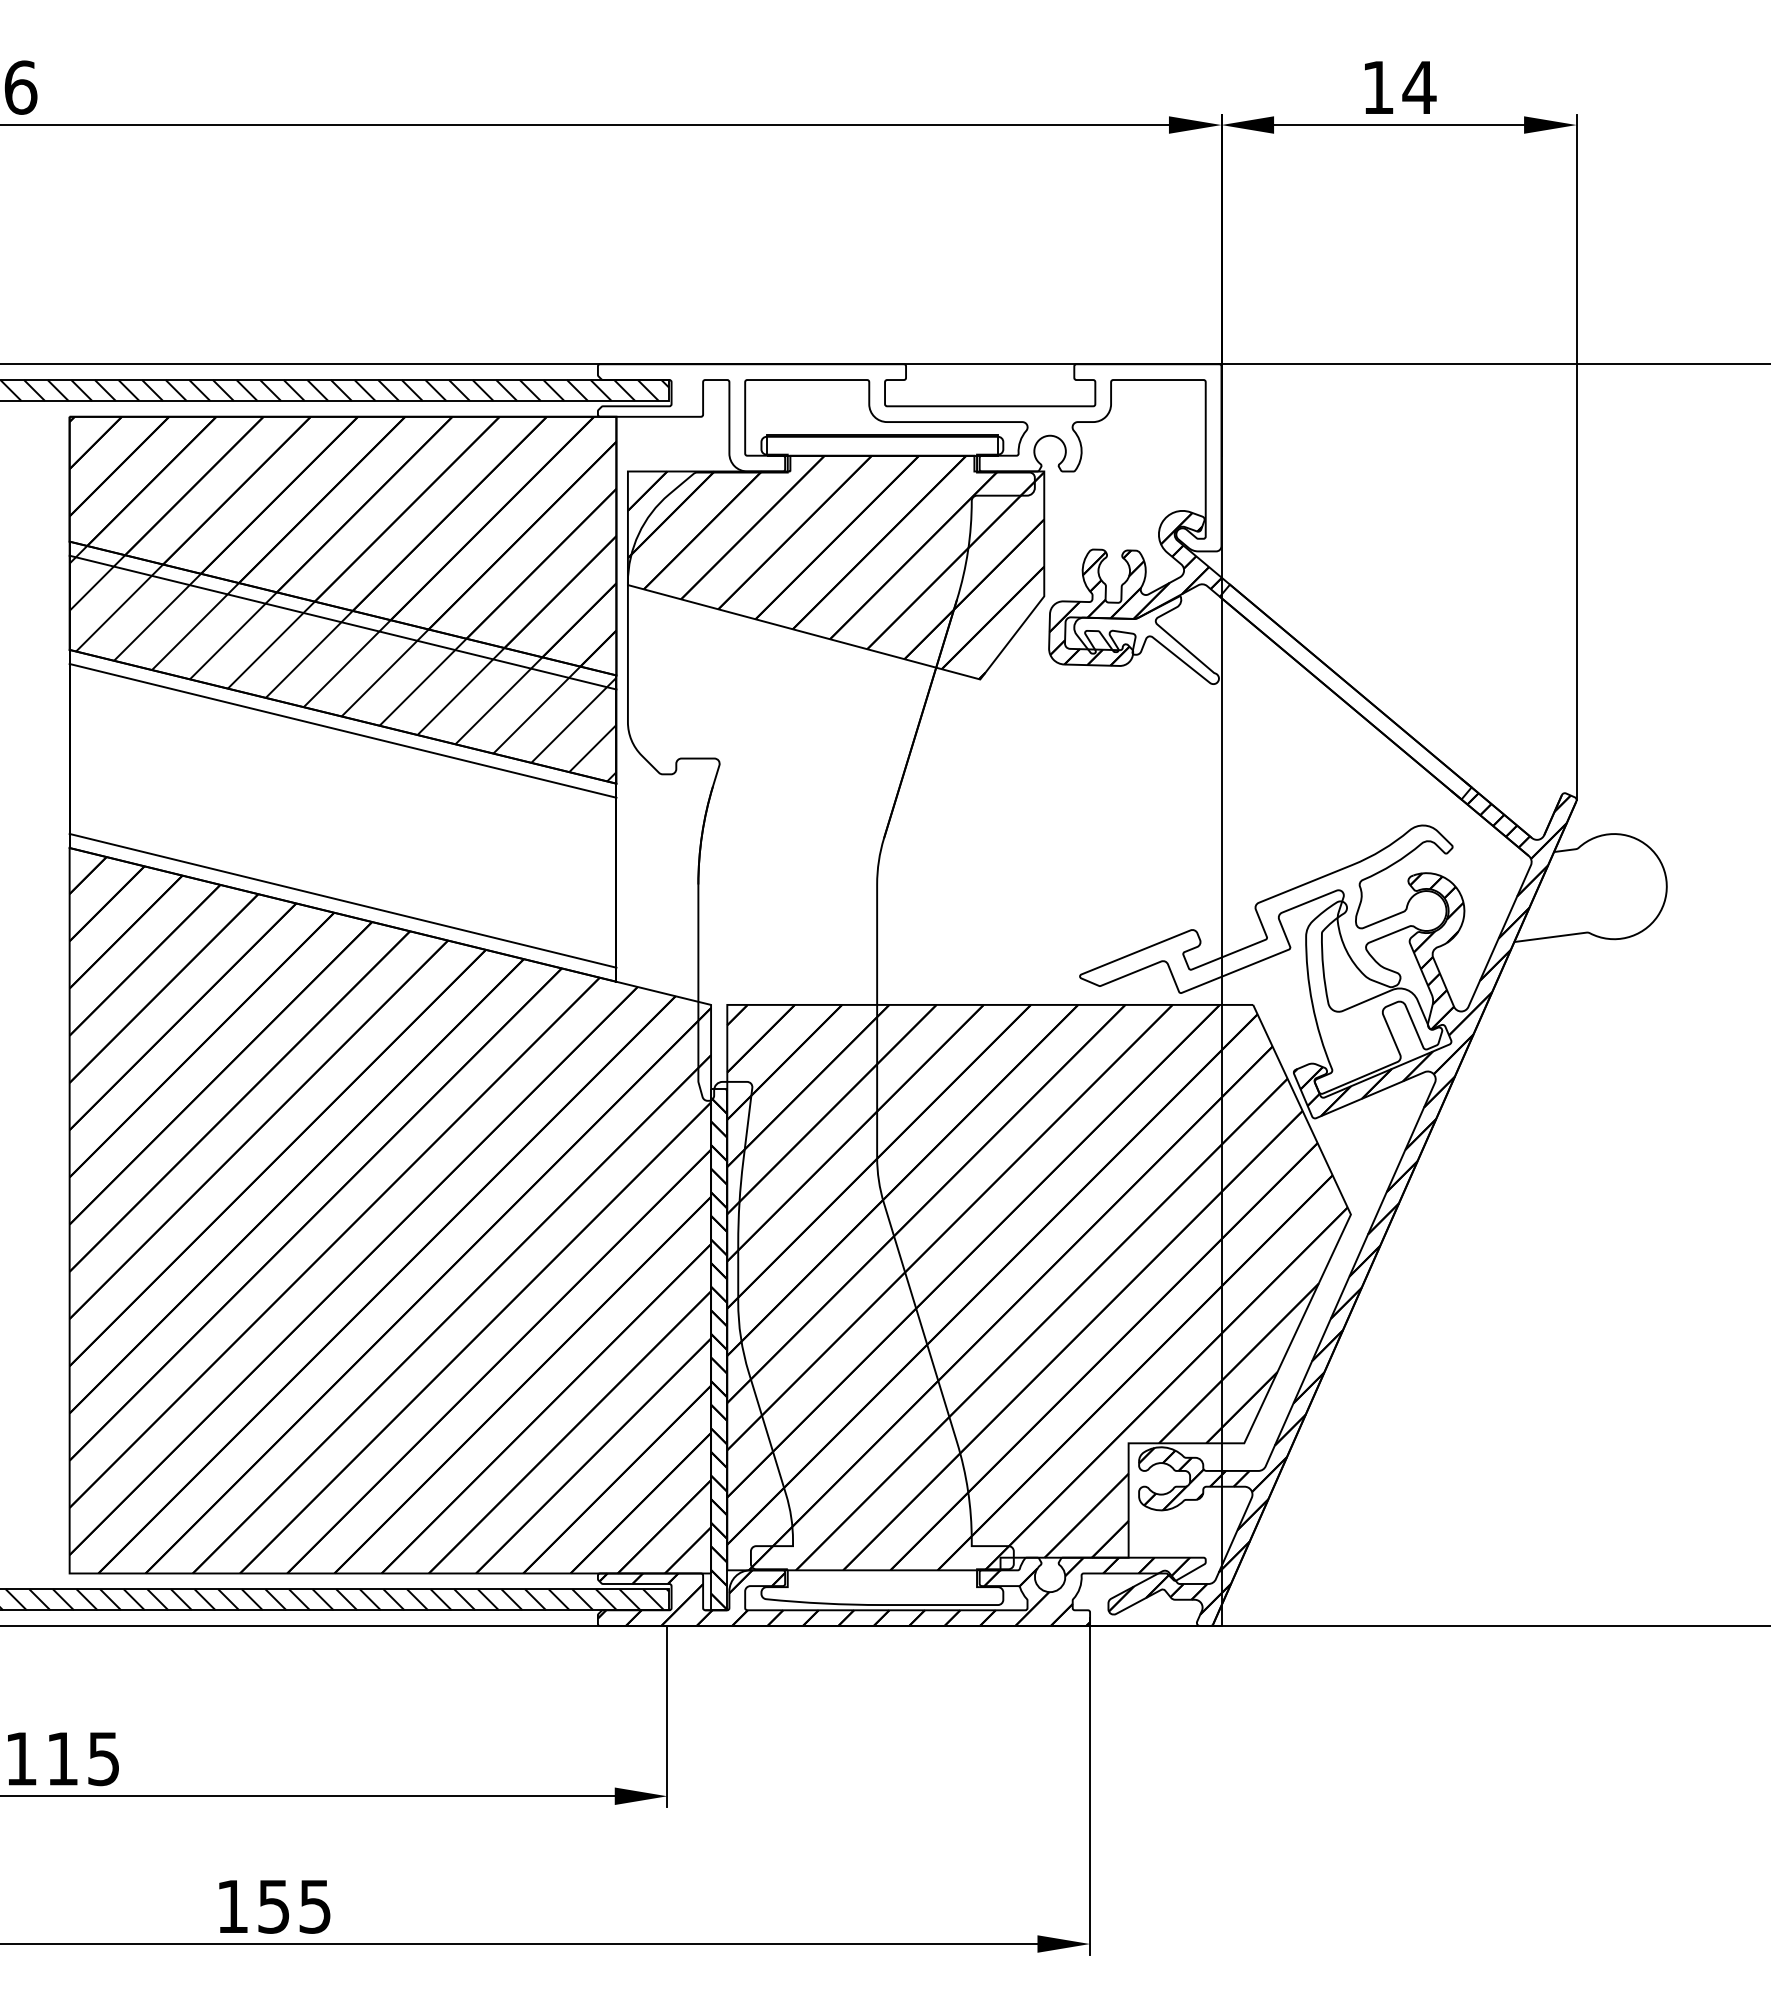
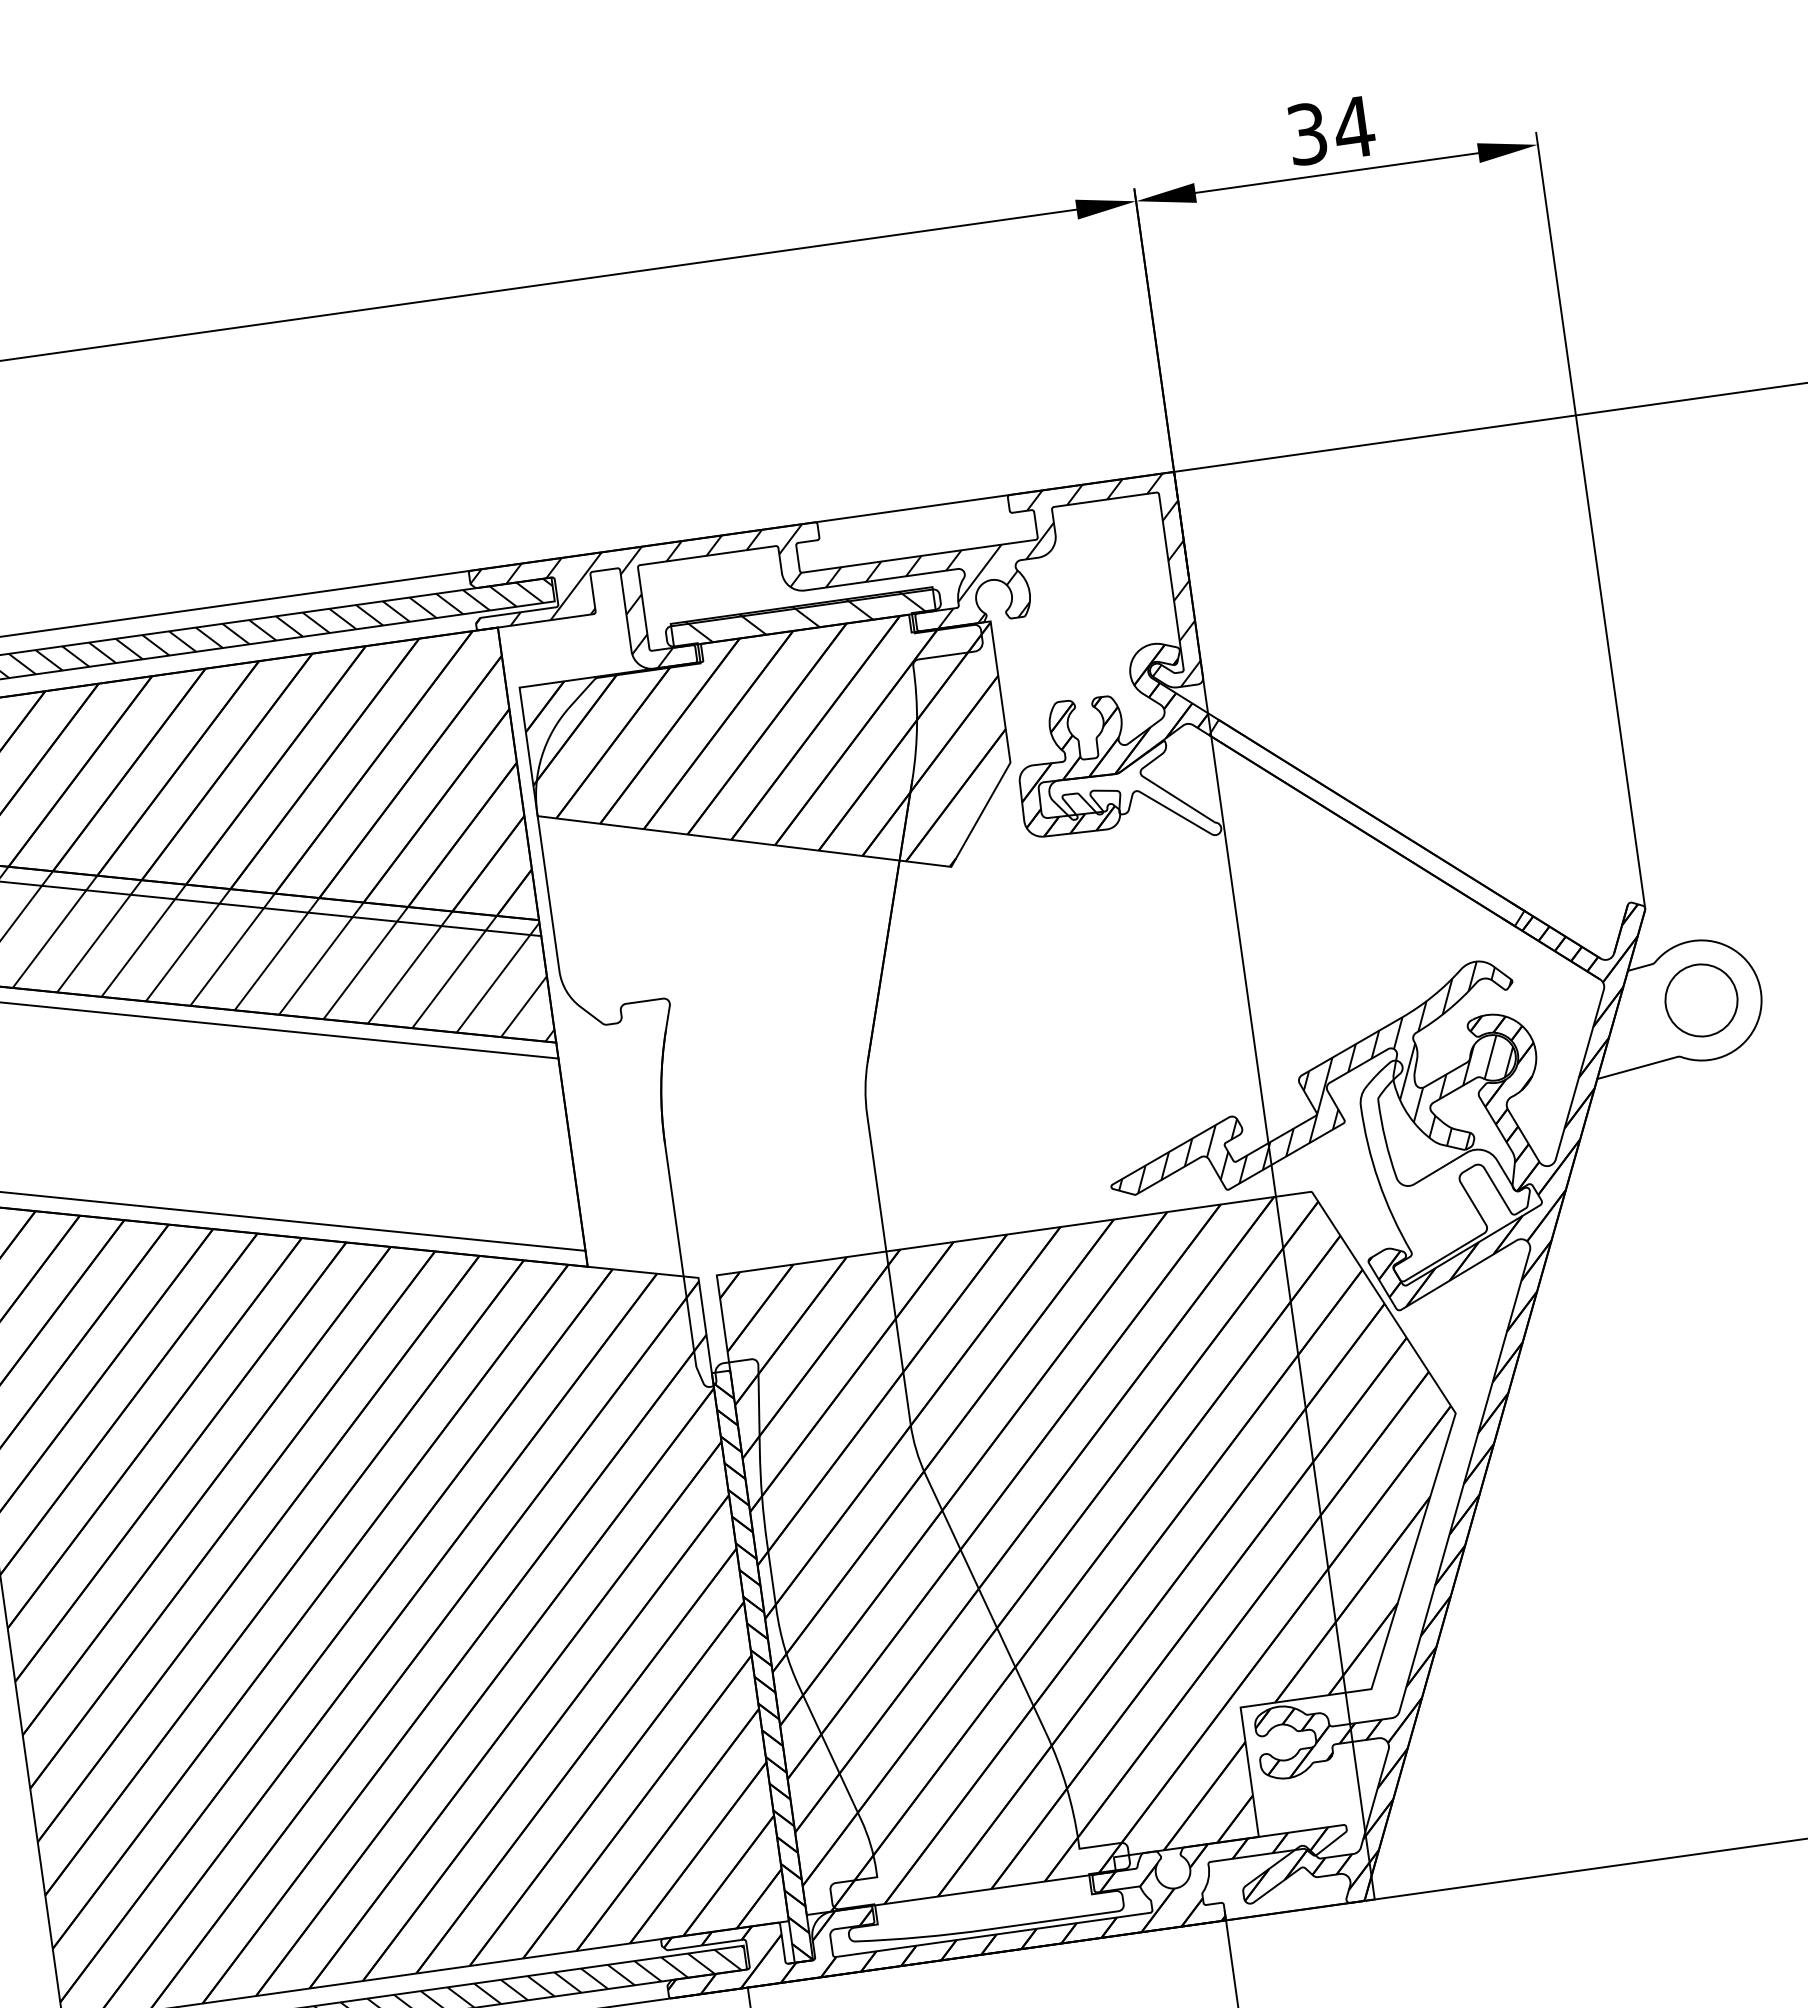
text: (1377, 87) -> (1306, 133), 14 -> 34
hatch: (884, 444) -> (805, 616), added
hatch: (909, 457) -> (835, 627), added
circle: (1613, 886) -> (1700, 1000), added
hatch: (1268, 906) -> (1313, 1077), added

